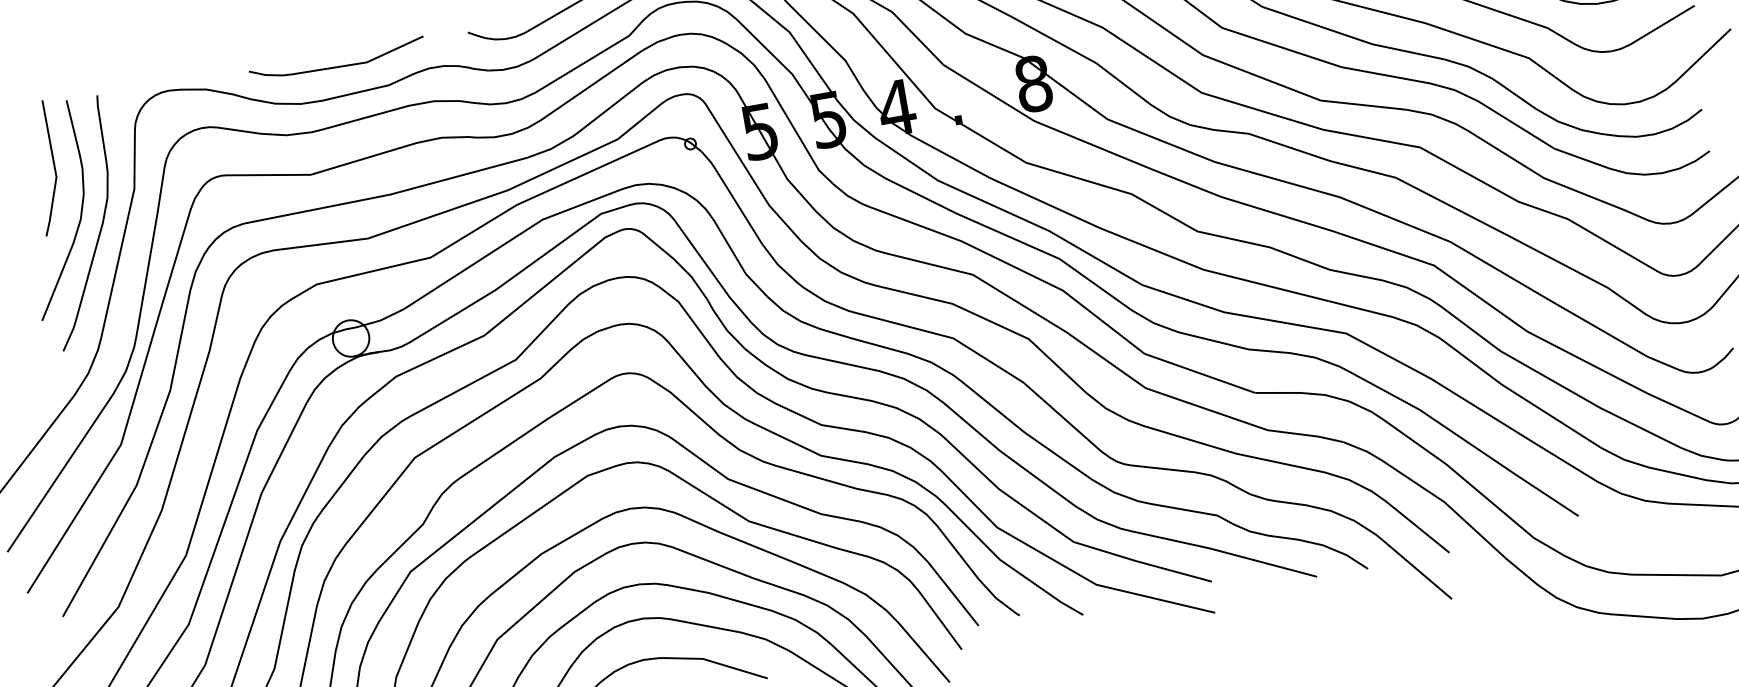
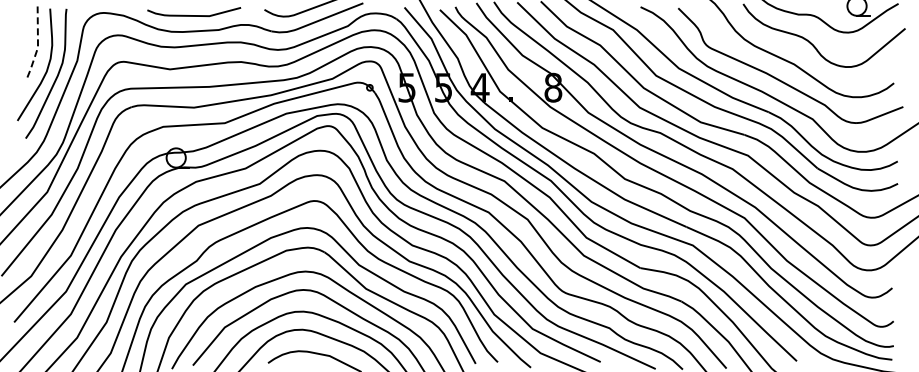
line: (54, 169) -> (37, 43), solid -> dashed

